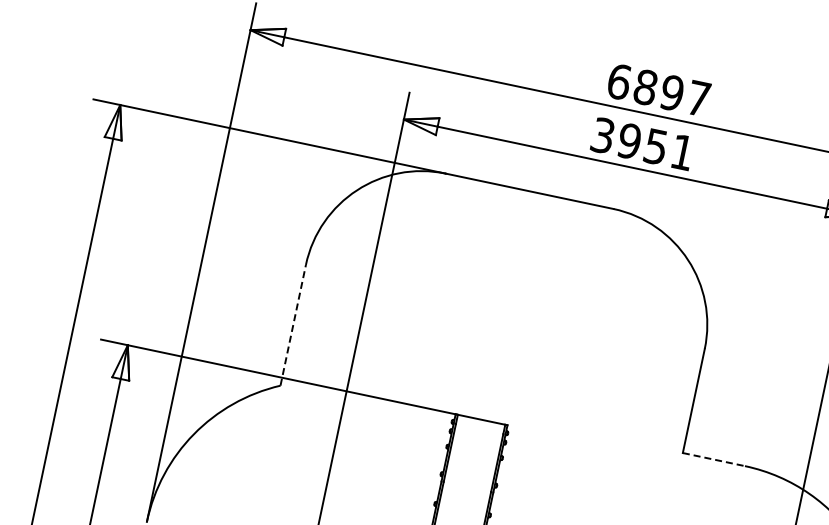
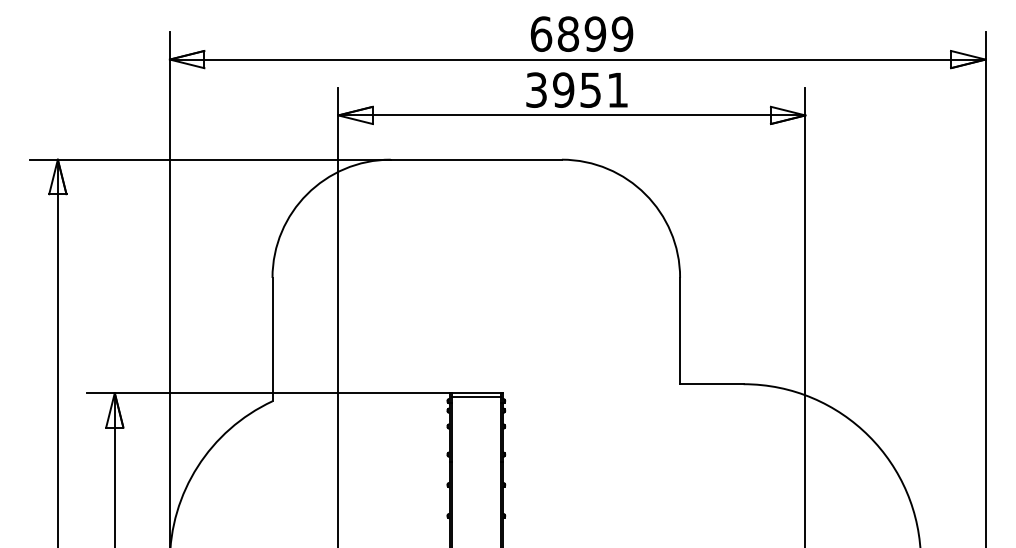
text: (698, 97) -> (622, 33), 6897 -> 6899
line: (293, 325) -> (272, 339), dashed -> solid
line: (480, 424) -> (476, 397), added
line: (713, 459) -> (711, 384), dashed -> solid

